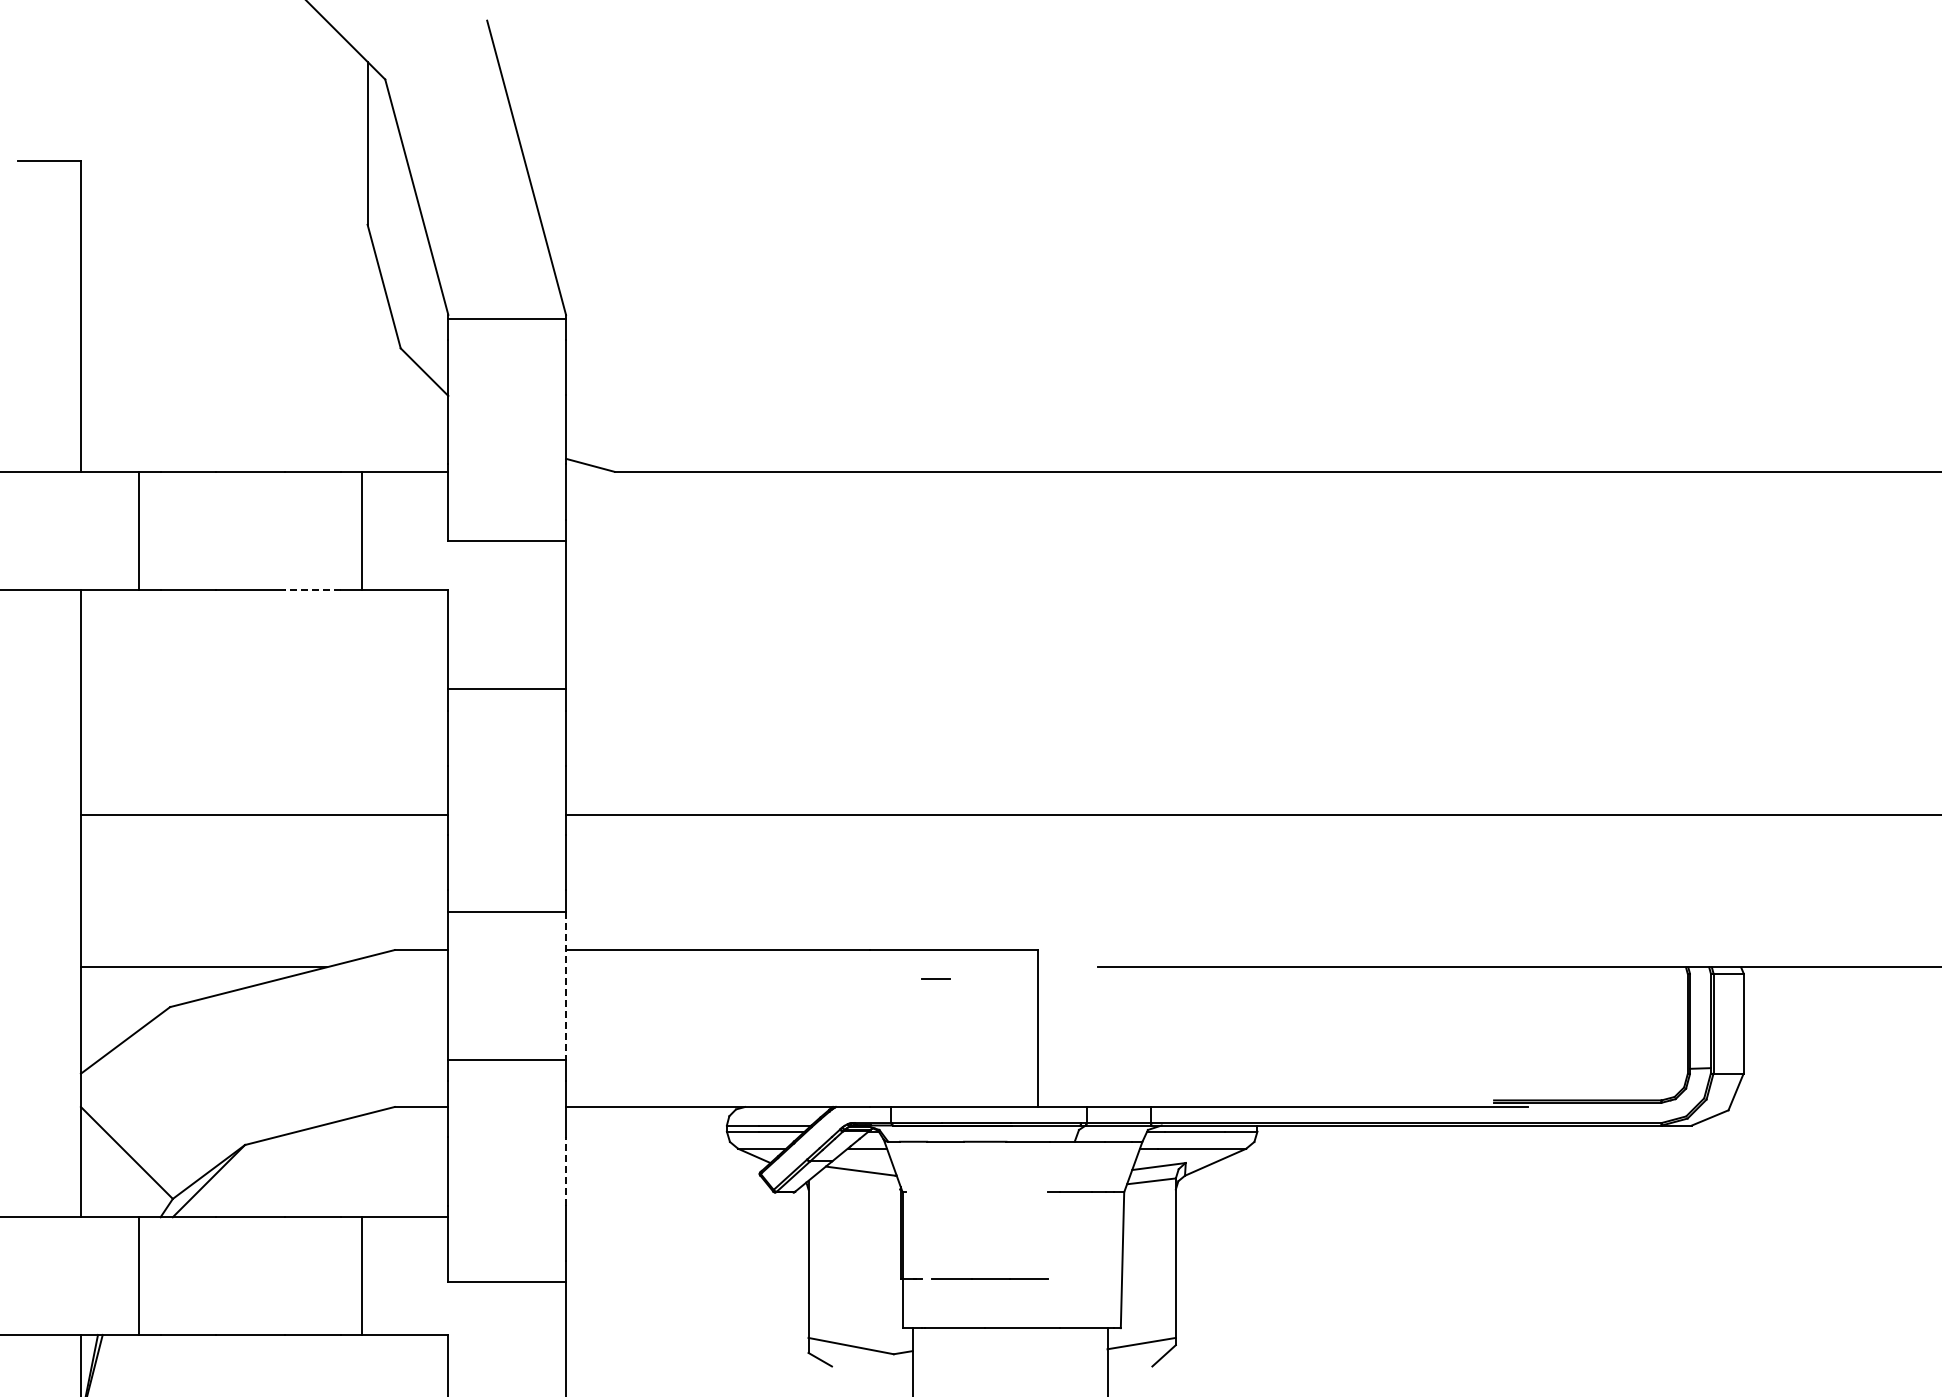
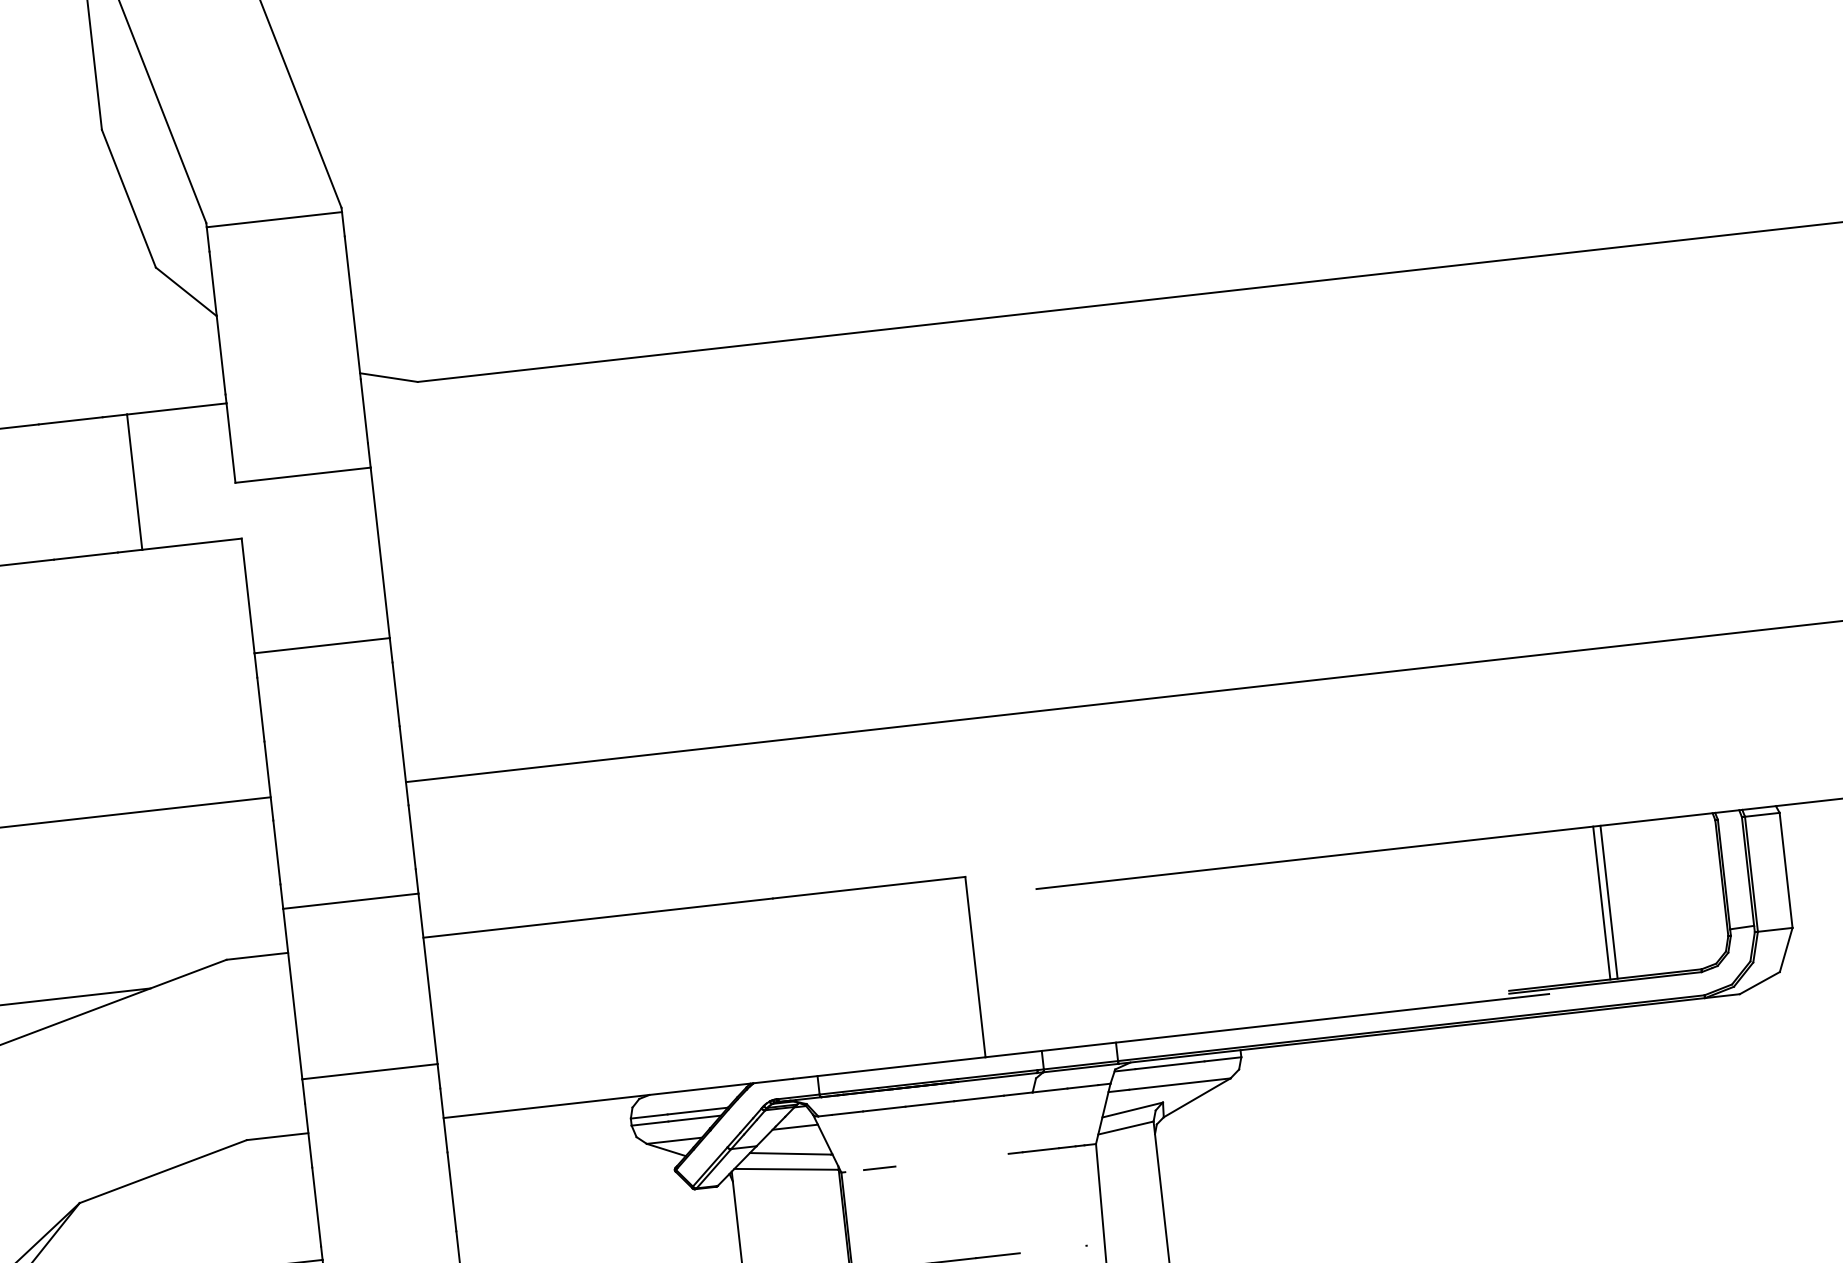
line: (312, 589) -> (85, 556), dashed -> solid
line: (935, 978) -> (879, 1167), moved
line: (566, 986) -> (428, 979), dashed -> solid
line: (1582, 1033) -> (1602, 902), added
line: (1588, 1033) -> (1609, 901), added
line: (566, 1170) -> (452, 1190), dashed -> solid
line: (855, 1183) -> (786, 1168), added

